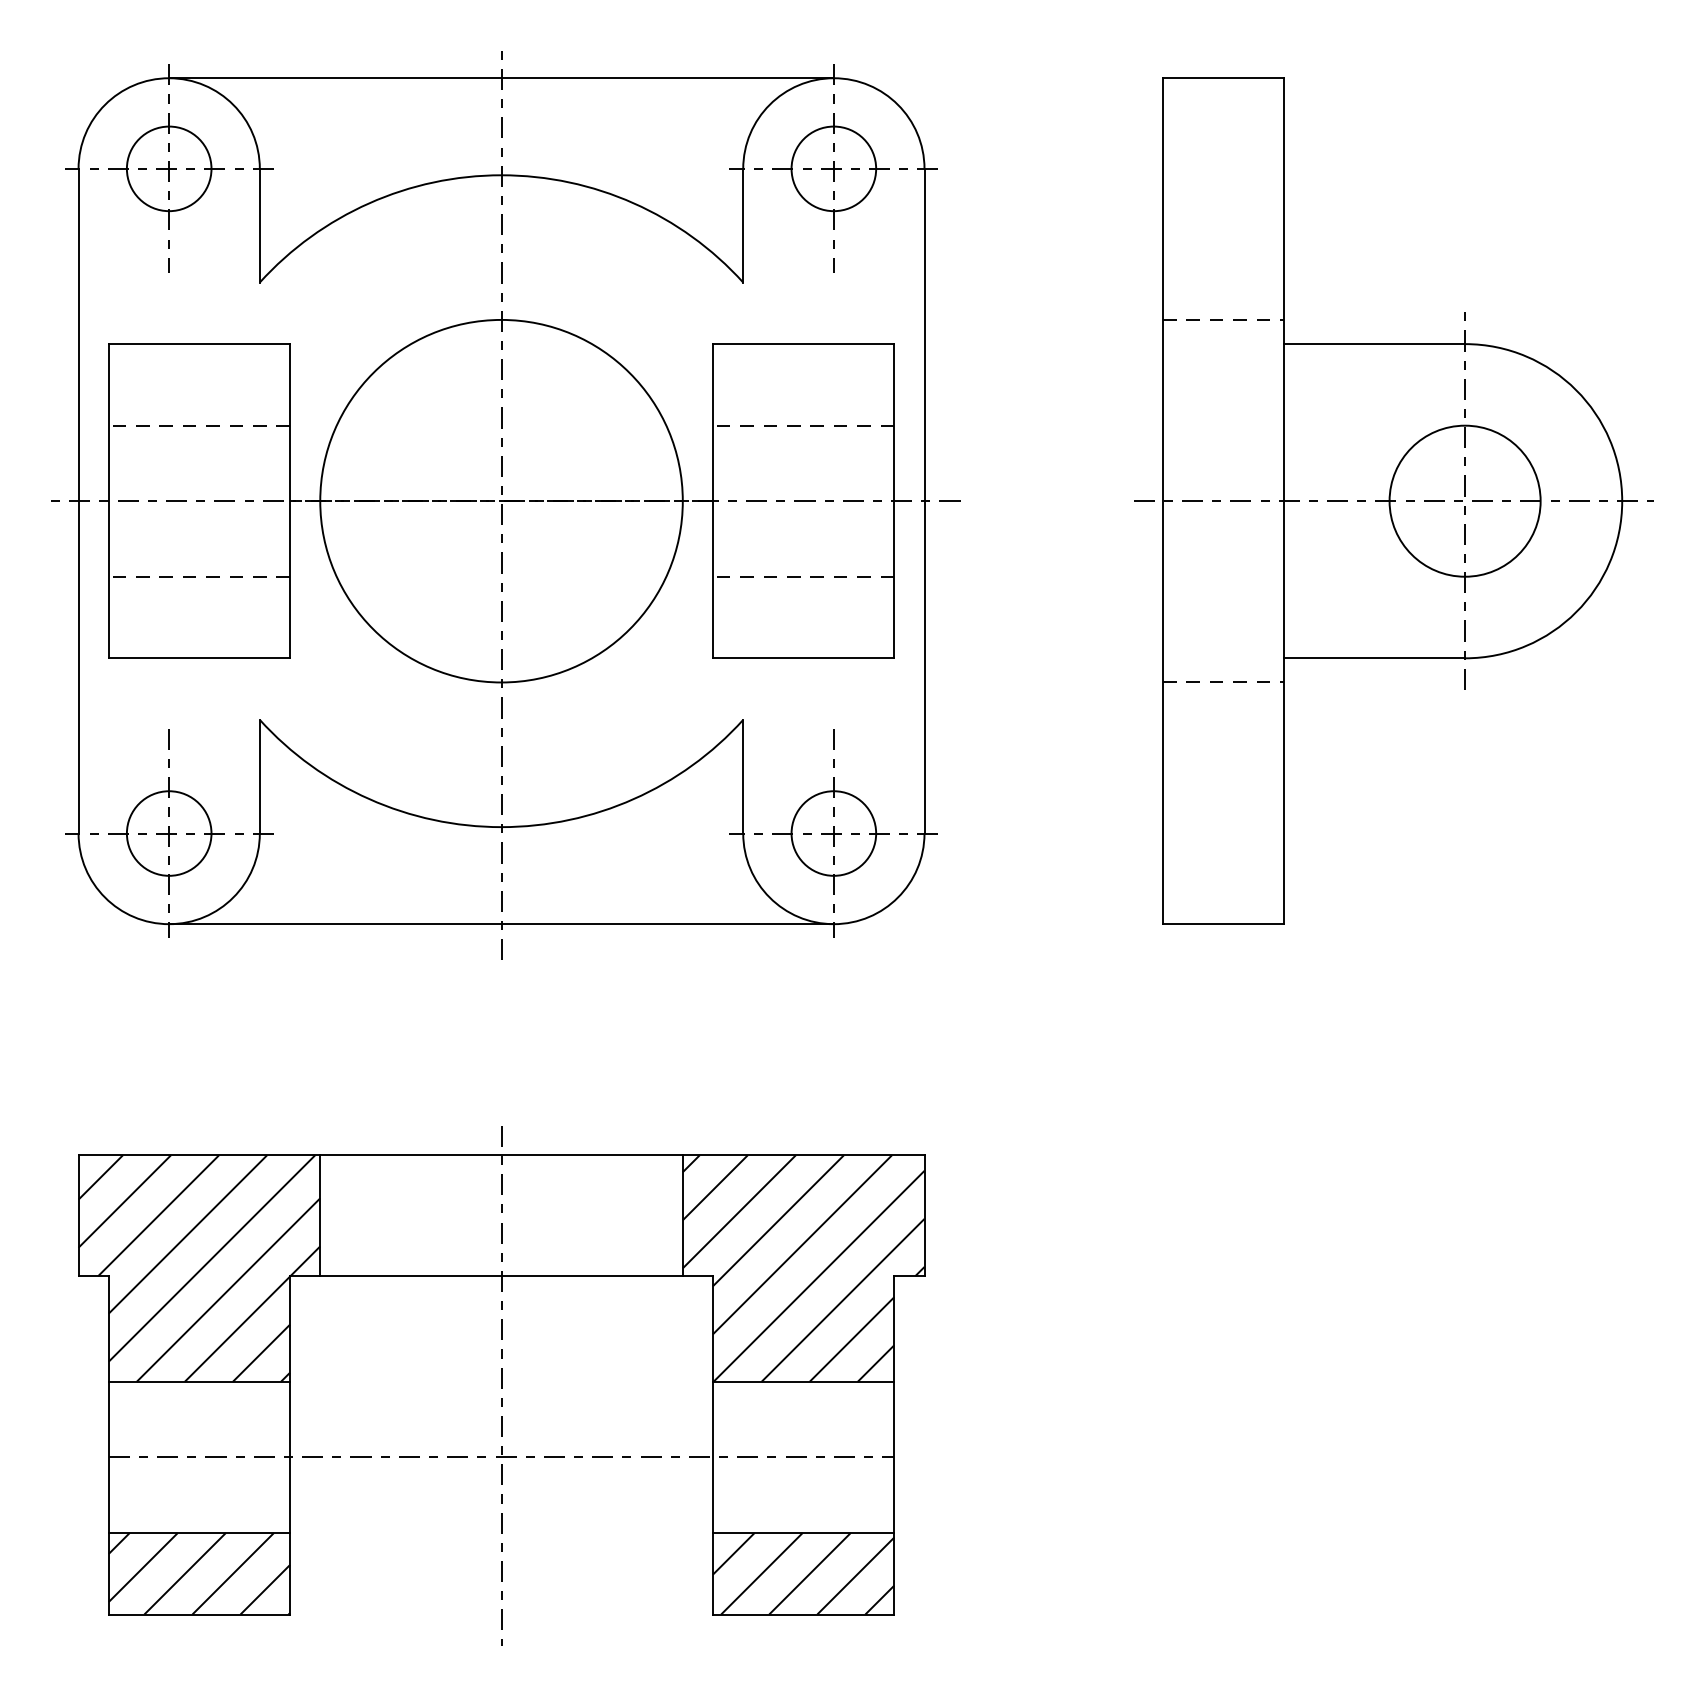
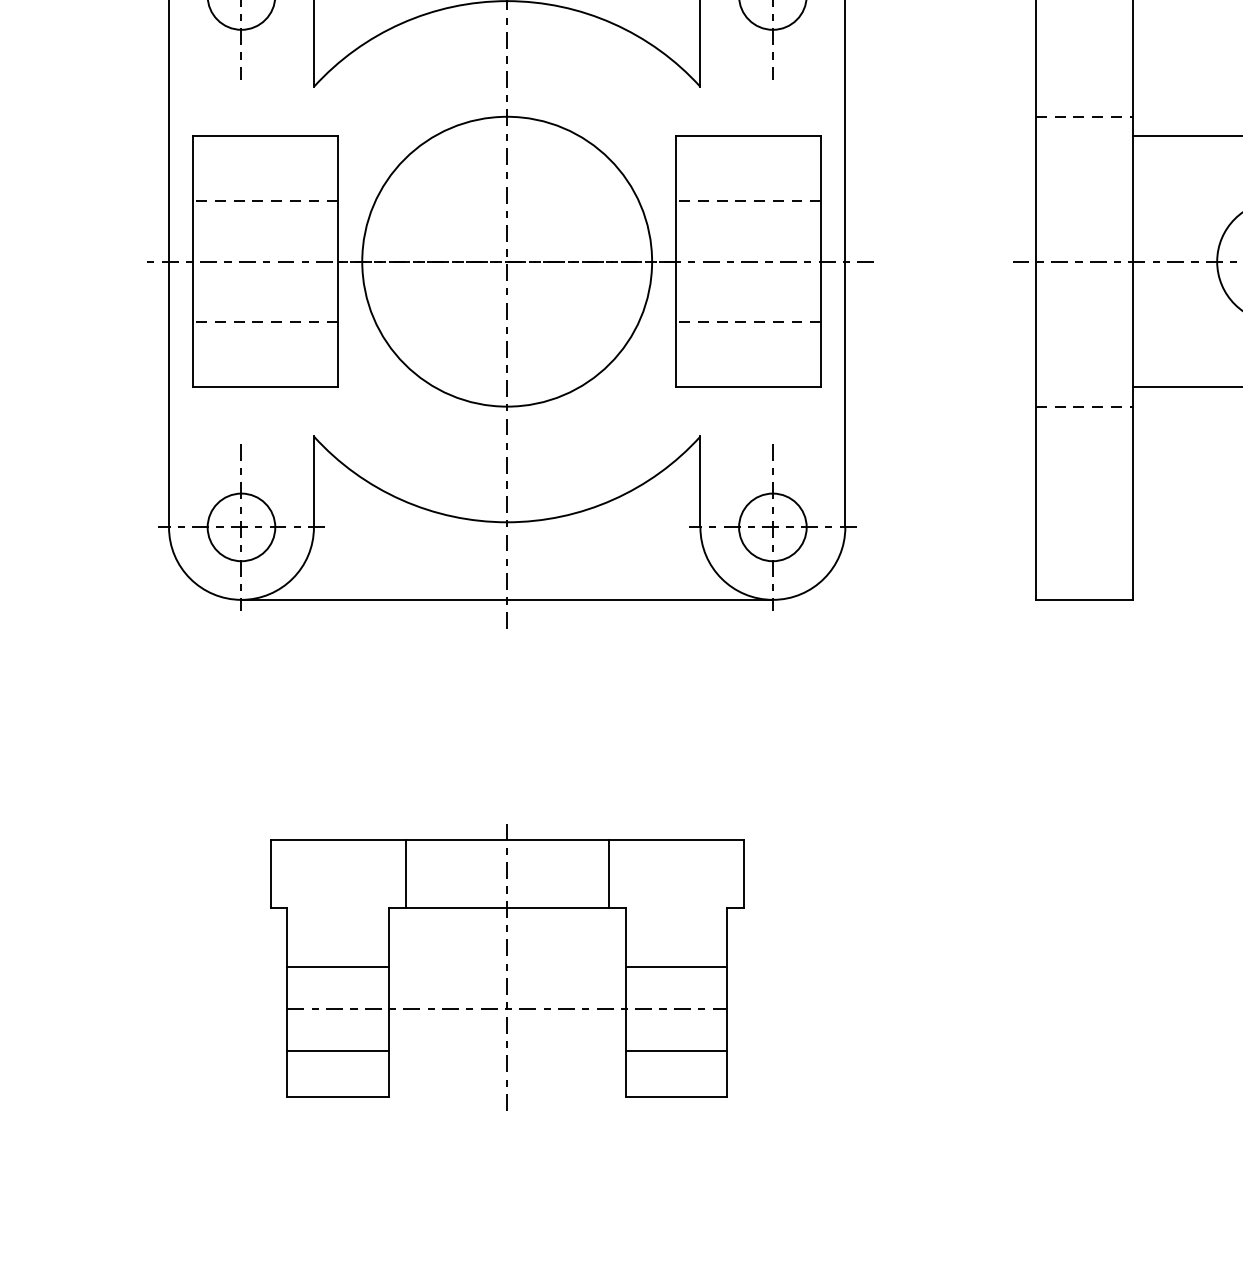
part: (501, 1385) -> (507, 968), size x0.7

